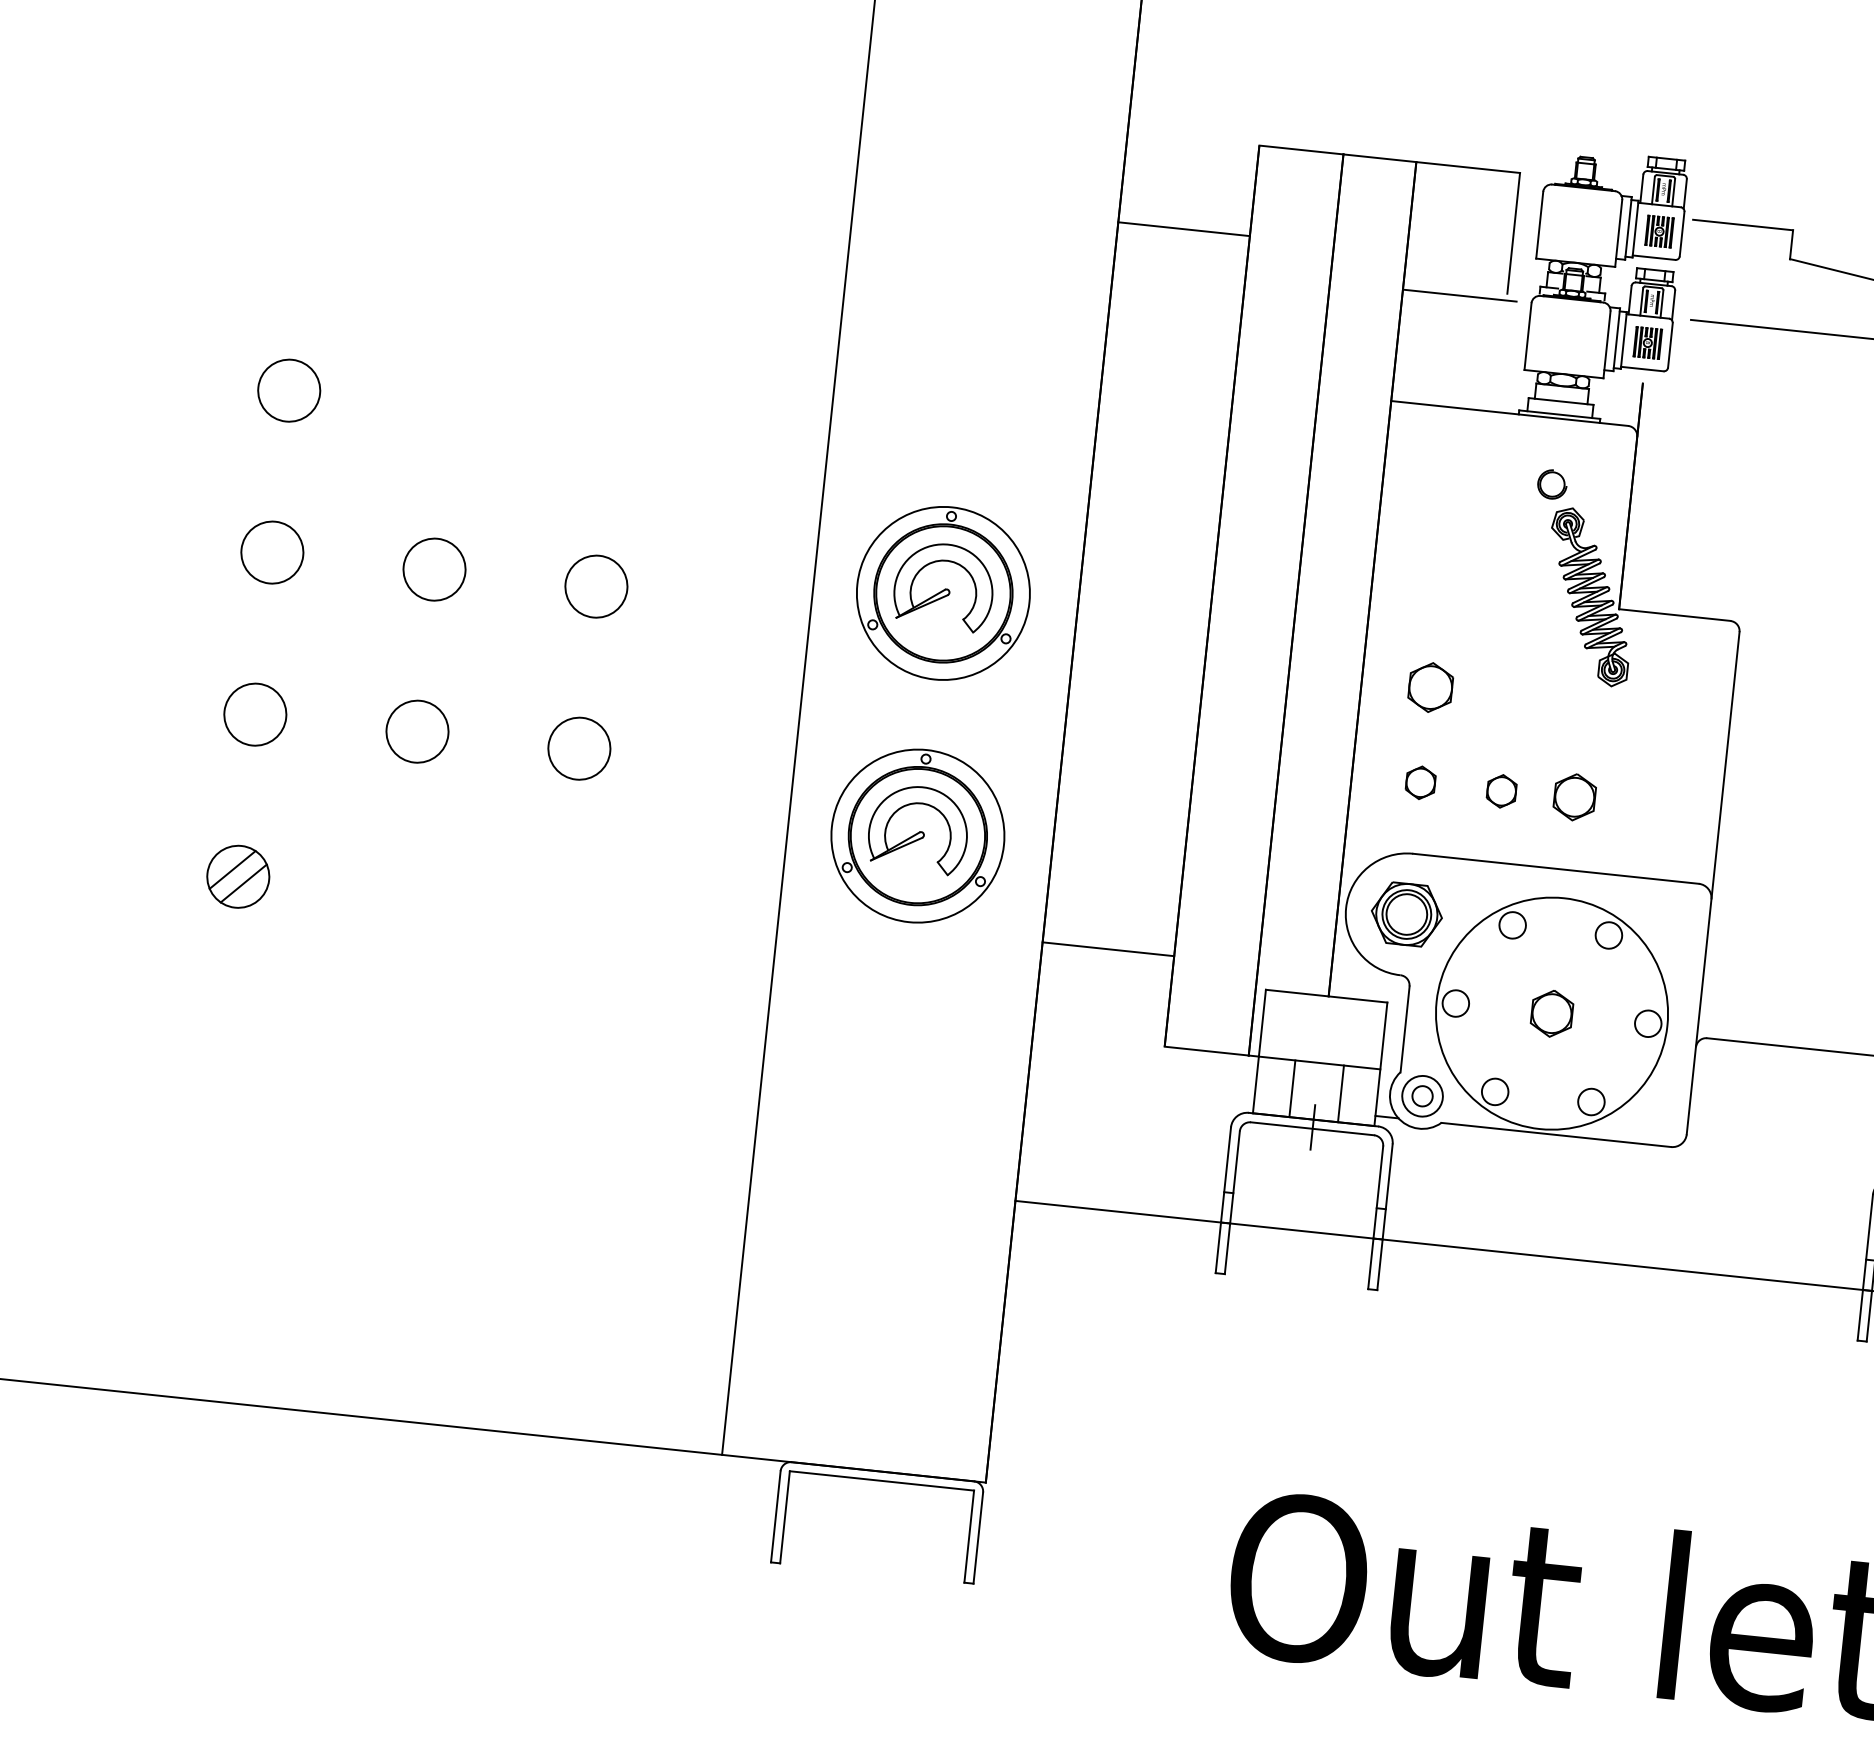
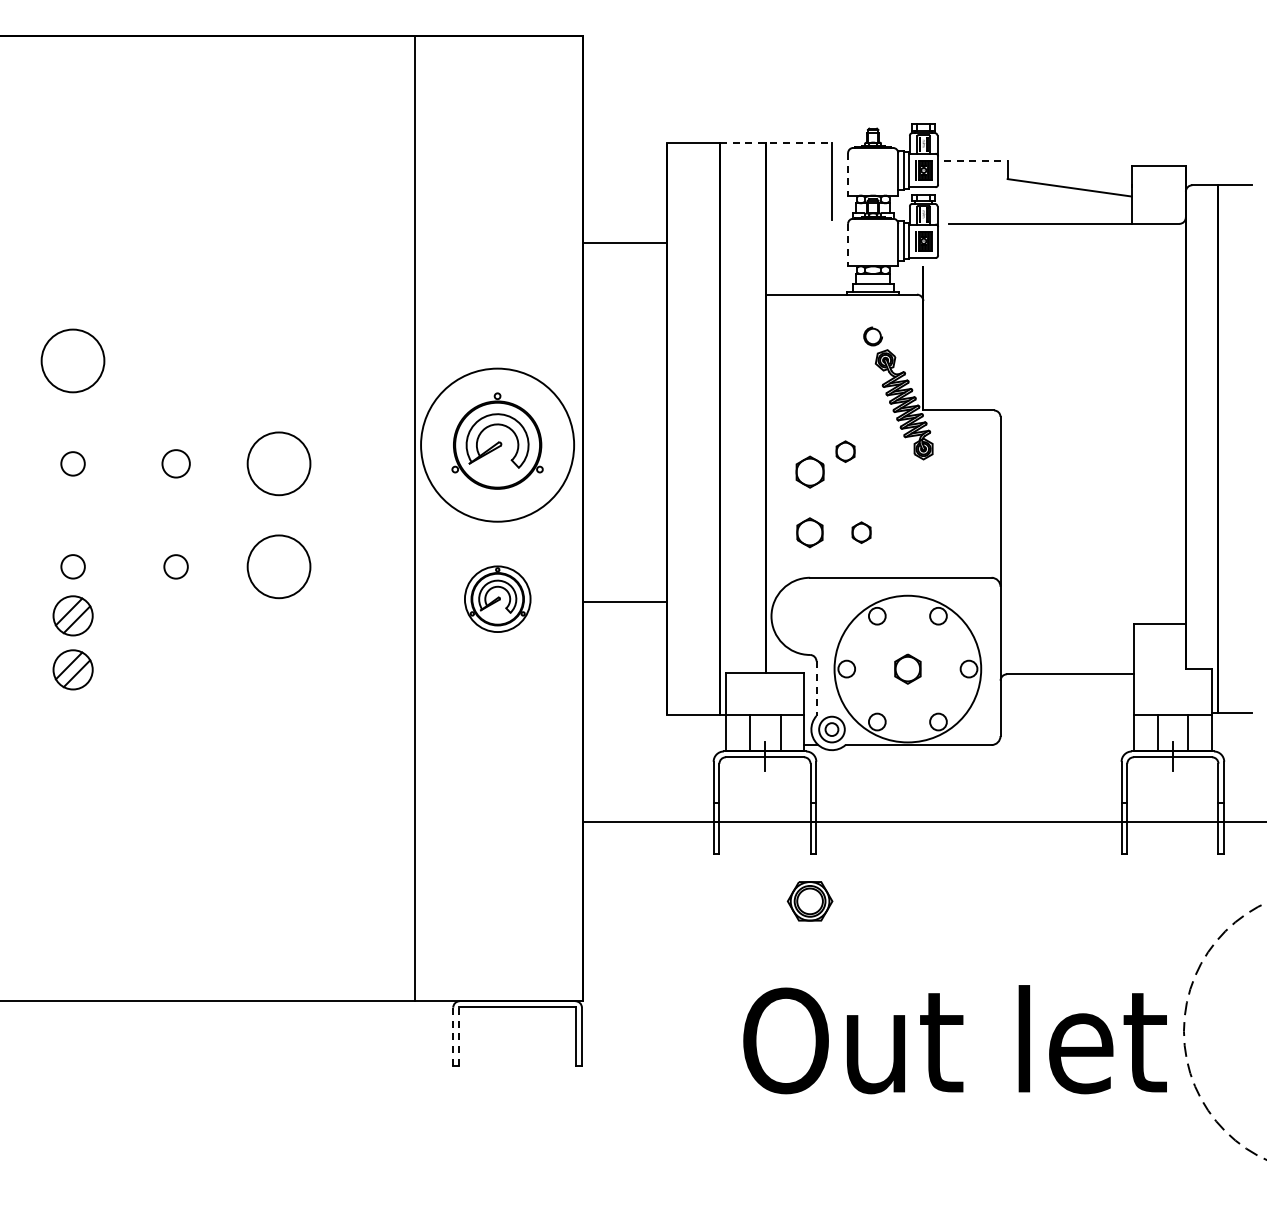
line: (1432, 163) -> (776, 142), solid -> dashed
line: (1742, 224) -> (975, 160), solid -> dashed
line: (1540, 225) -> (848, 174), solid -> dashed
line: (1183, 229) -> (624, 243), moved
line: (1459, 295) -> (802, 223), removed
line: (1528, 337) -> (848, 245), solid -> dashed
circle: (288, 389) -> (72, 360), size x1.6
circle: (271, 551) -> (72, 463), size x0.6
circle: (433, 568) -> (175, 463), size x0.7
circle: (595, 586) -> (278, 463), size x1.6
circle: (943, 592) -> (497, 444), size x1.4
part: (1489, 660) -> (845, 451), added
circle: (254, 714) -> (72, 566), size x0.6
circle: (416, 731) -> (175, 566), size x0.6
circle: (578, 748) -> (278, 566), size x1.6
part: (1421, 782) -> (810, 532), size x1.4
part: (246, 791) -> (72, 615), added
part: (1574, 797) -> (907, 531), removed
part: (917, 834) -> (497, 598), size x0.6
part: (1405, 914) -> (809, 901), moved
line: (1107, 948) -> (624, 601), moved
line: (1404, 1030) -> (816, 689), solid -> dashed
line: (776, 1516) -> (453, 1036), solid -> dashed
line: (785, 1516) -> (459, 1035), solid -> dashed

